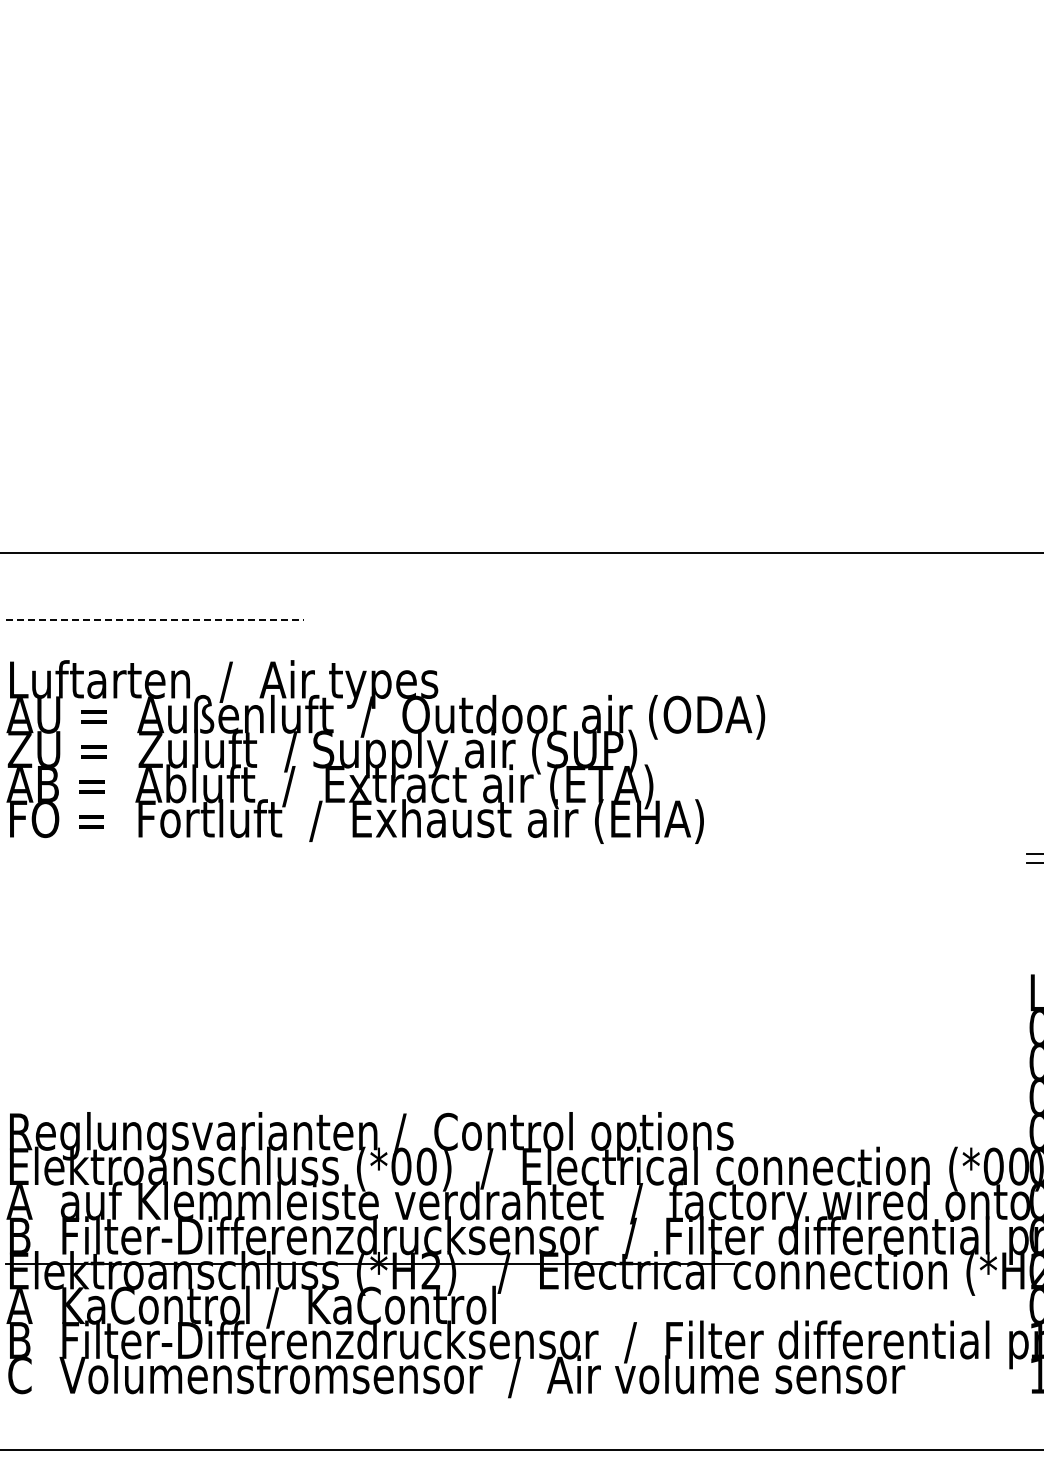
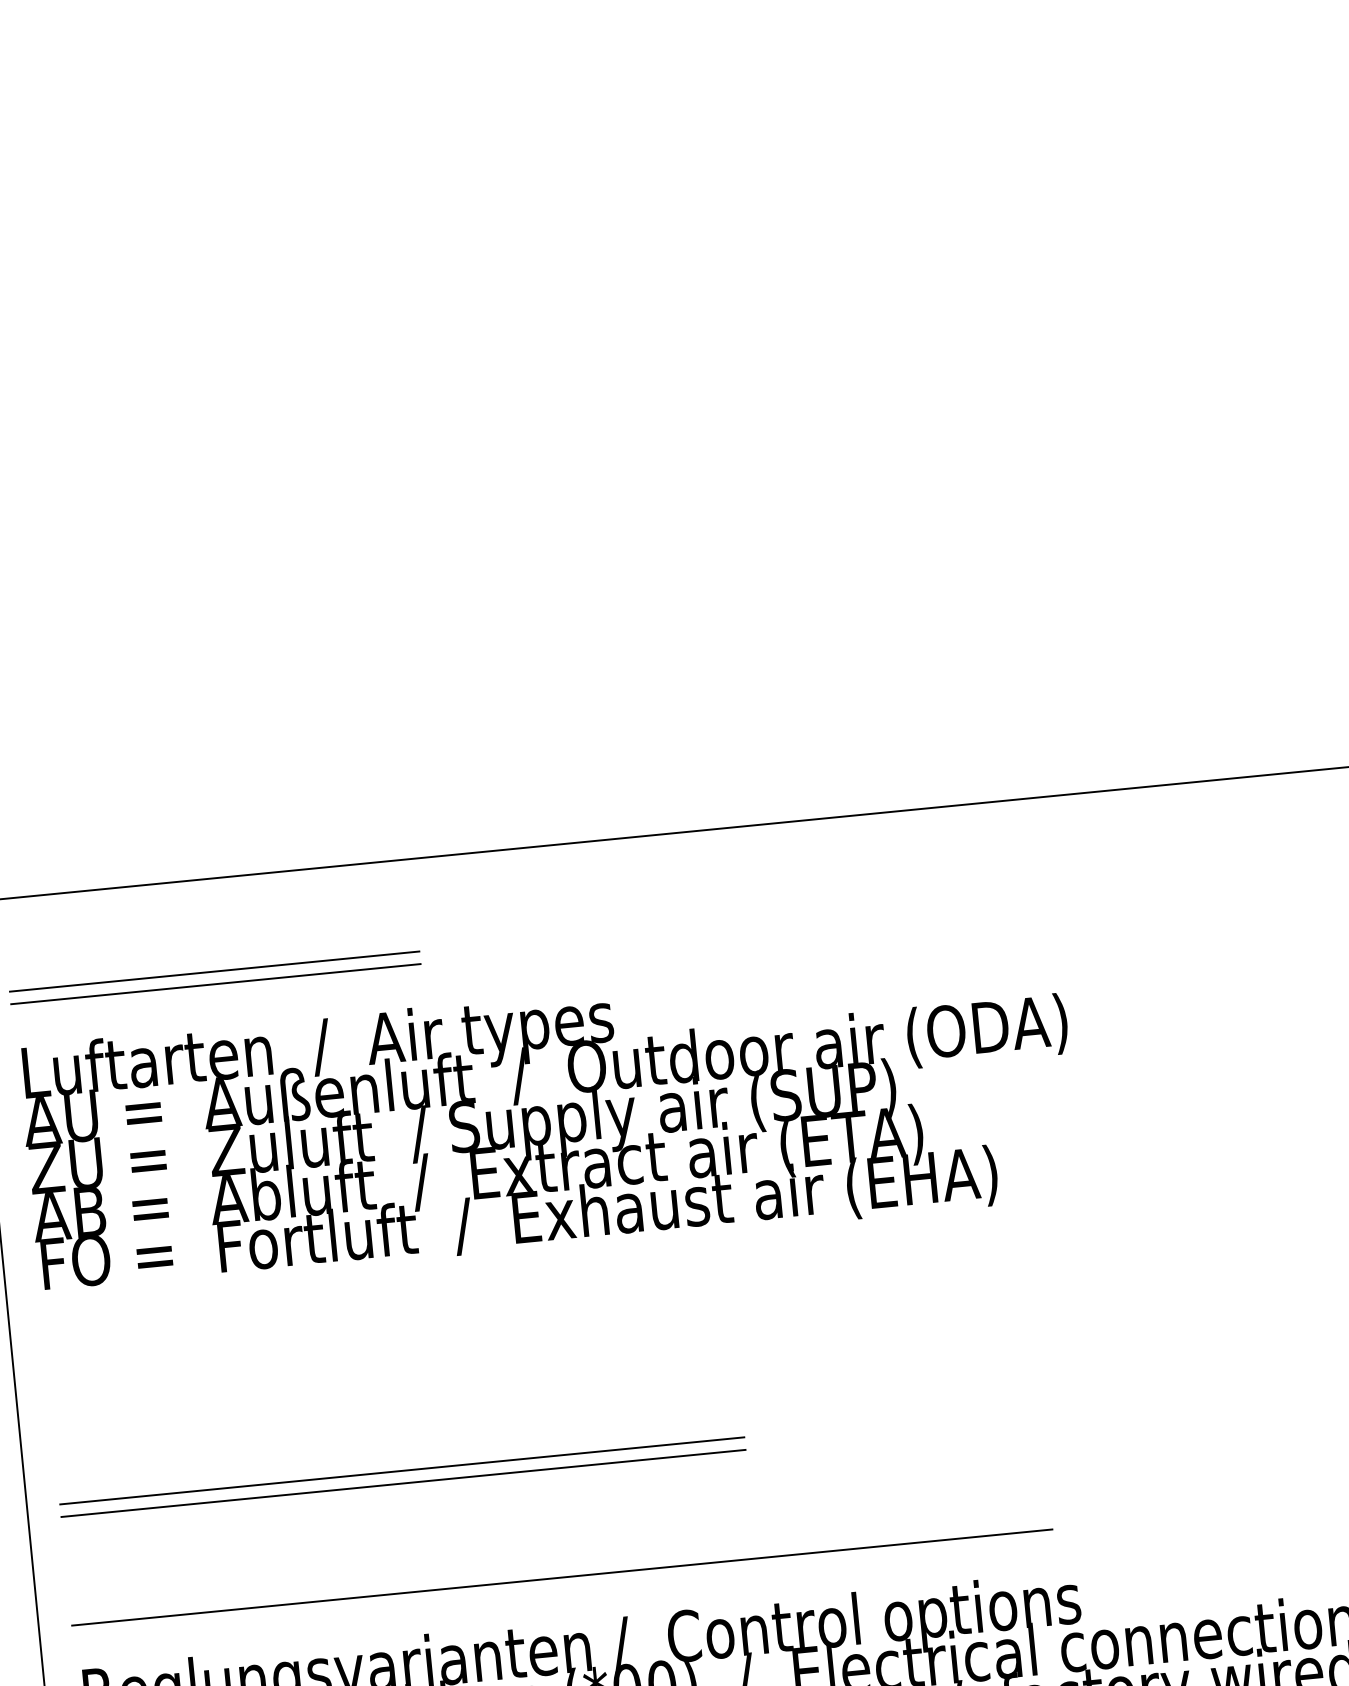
line: (154, 620) -> (214, 972), dashed -> solid
line: (154, 629) -> (215, 984), added
line: (254, 992) -> (402, 1470), added
line: (254, 1002) -> (403, 1484), added
line: (362, 1080) -> (562, 1576), added

